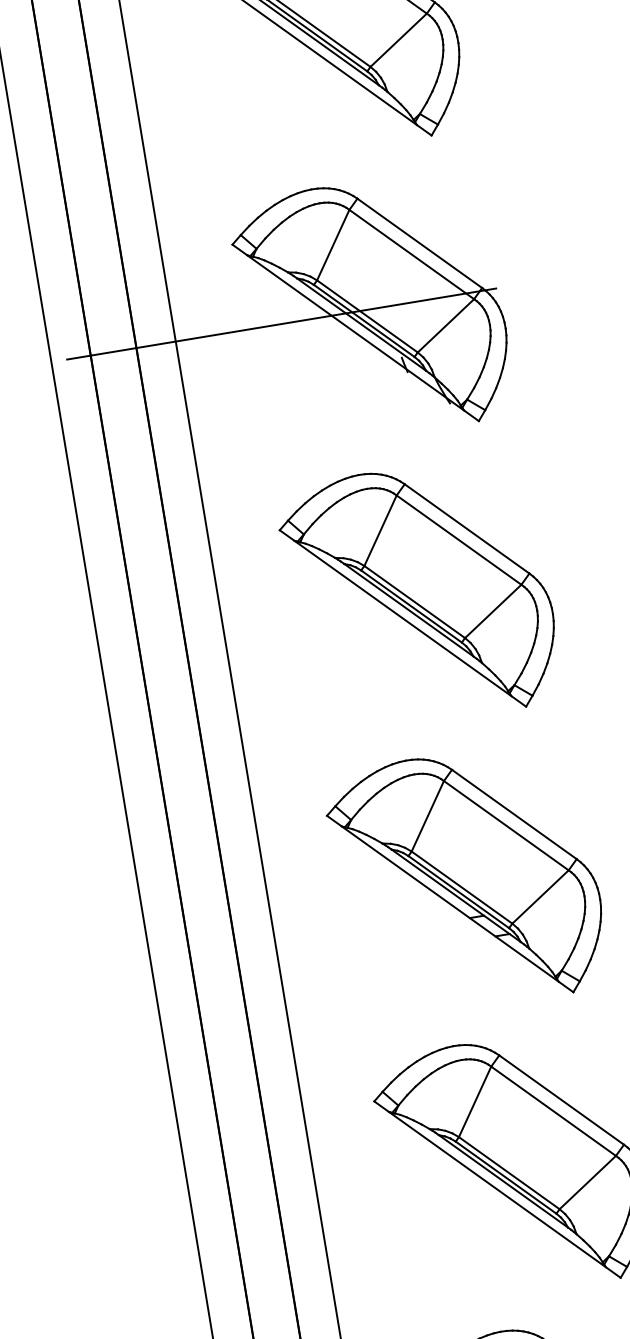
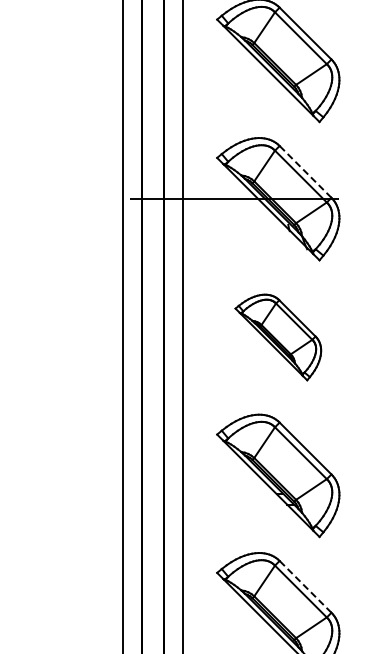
line: (419, 242) -> (305, 171), solid -> dashed
part: (420, 594) -> (278, 337), size x0.7
line: (561, 1099) -> (305, 586), solid -> dashed

